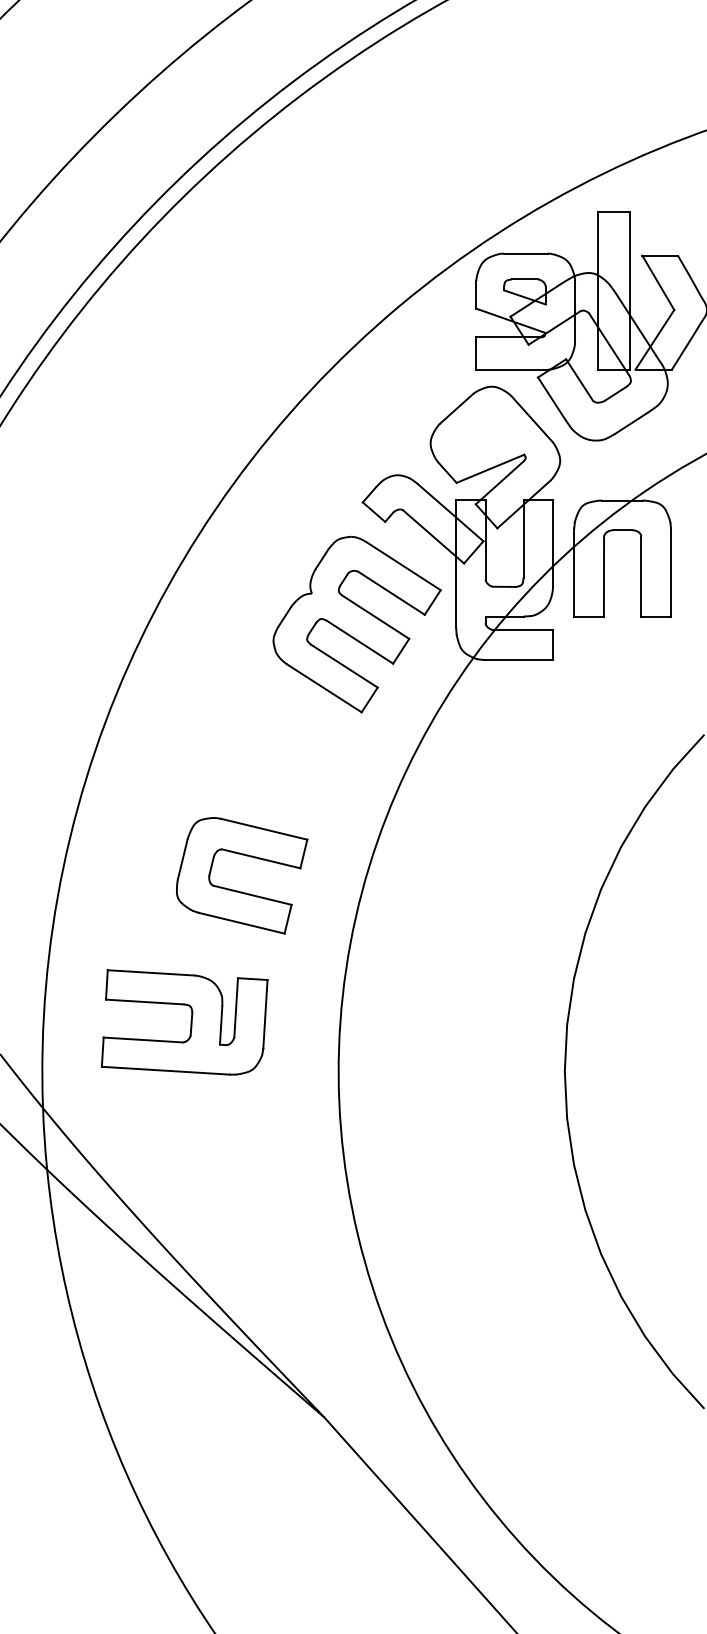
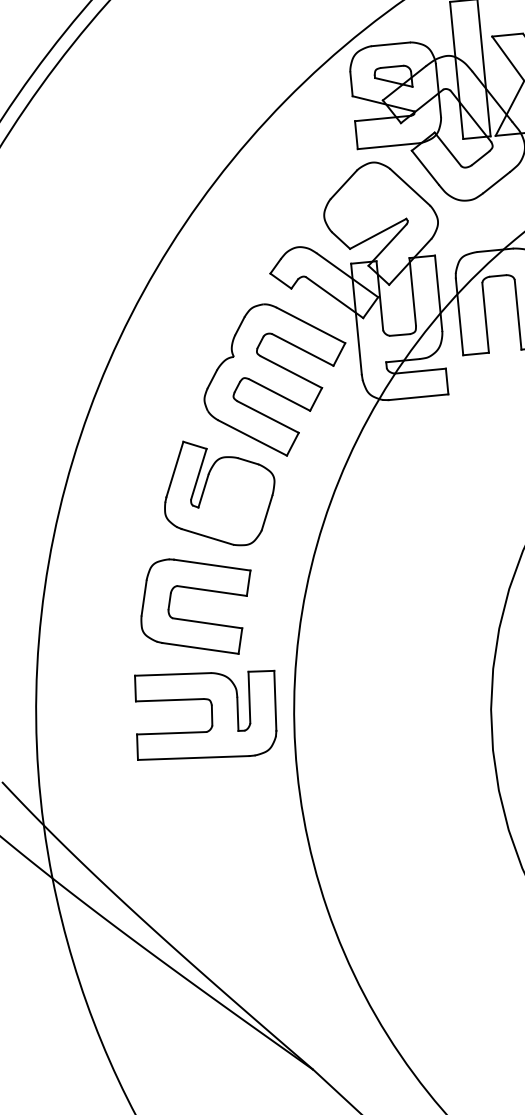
part: (280, 747) -> (219, 492), added
part: (184, 1022) -> (205, 714), moved

